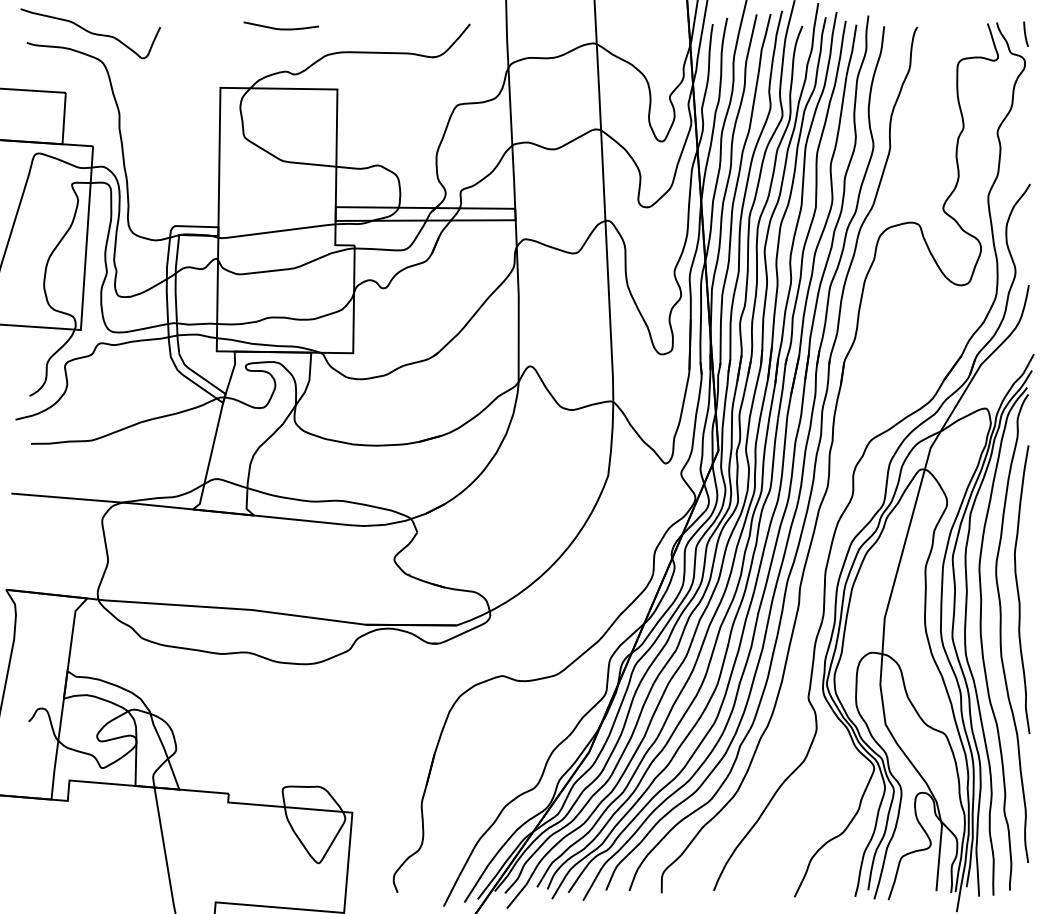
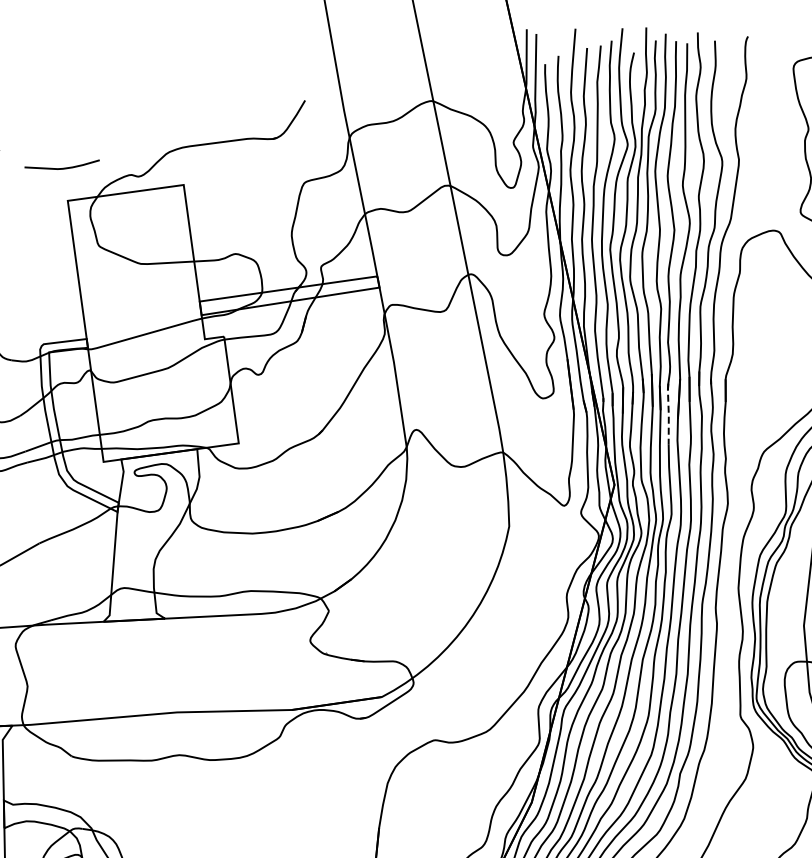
curve: (280, 28) -> (61, 168), moved
line: (782, 388) -> (668, 414), solid -> dashed

